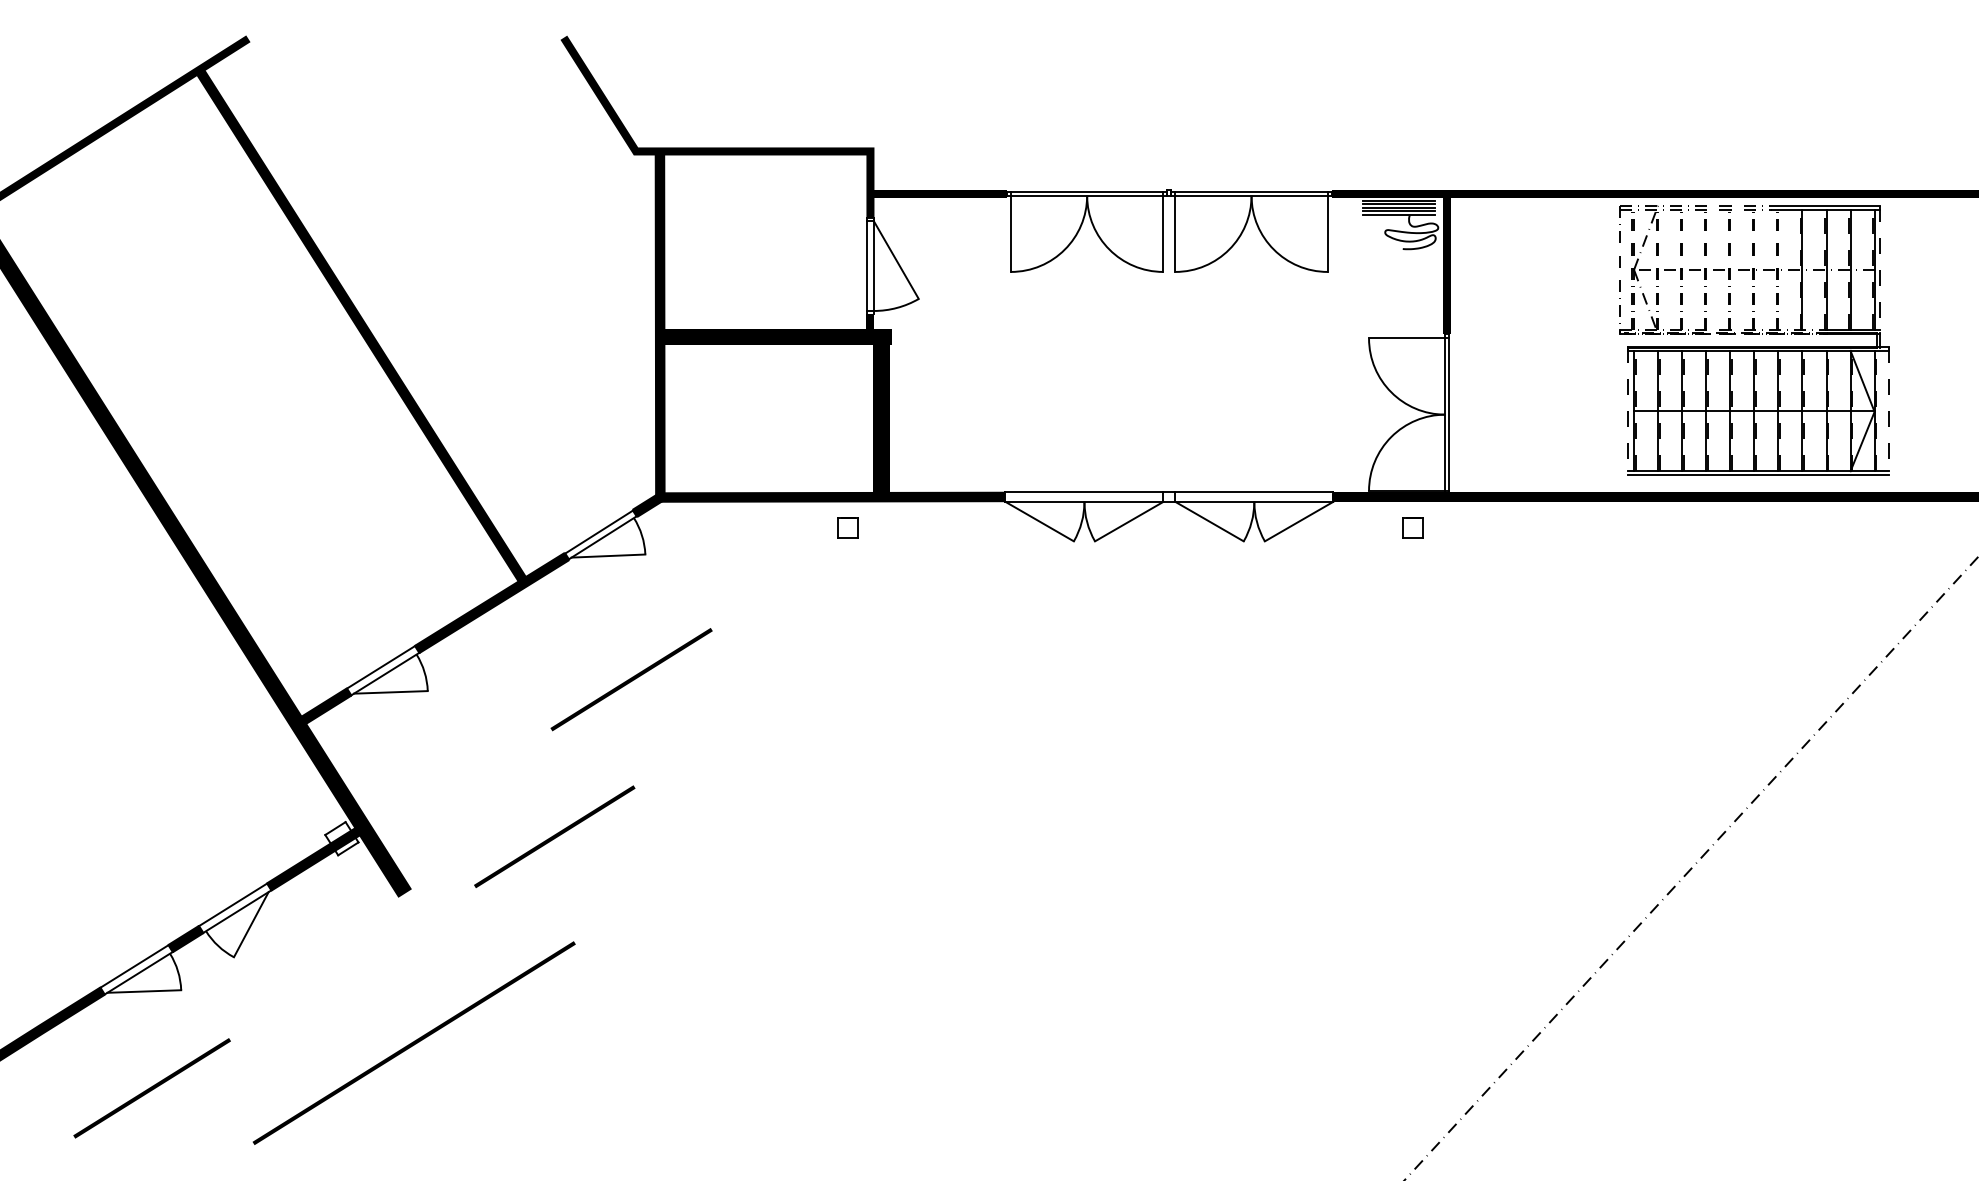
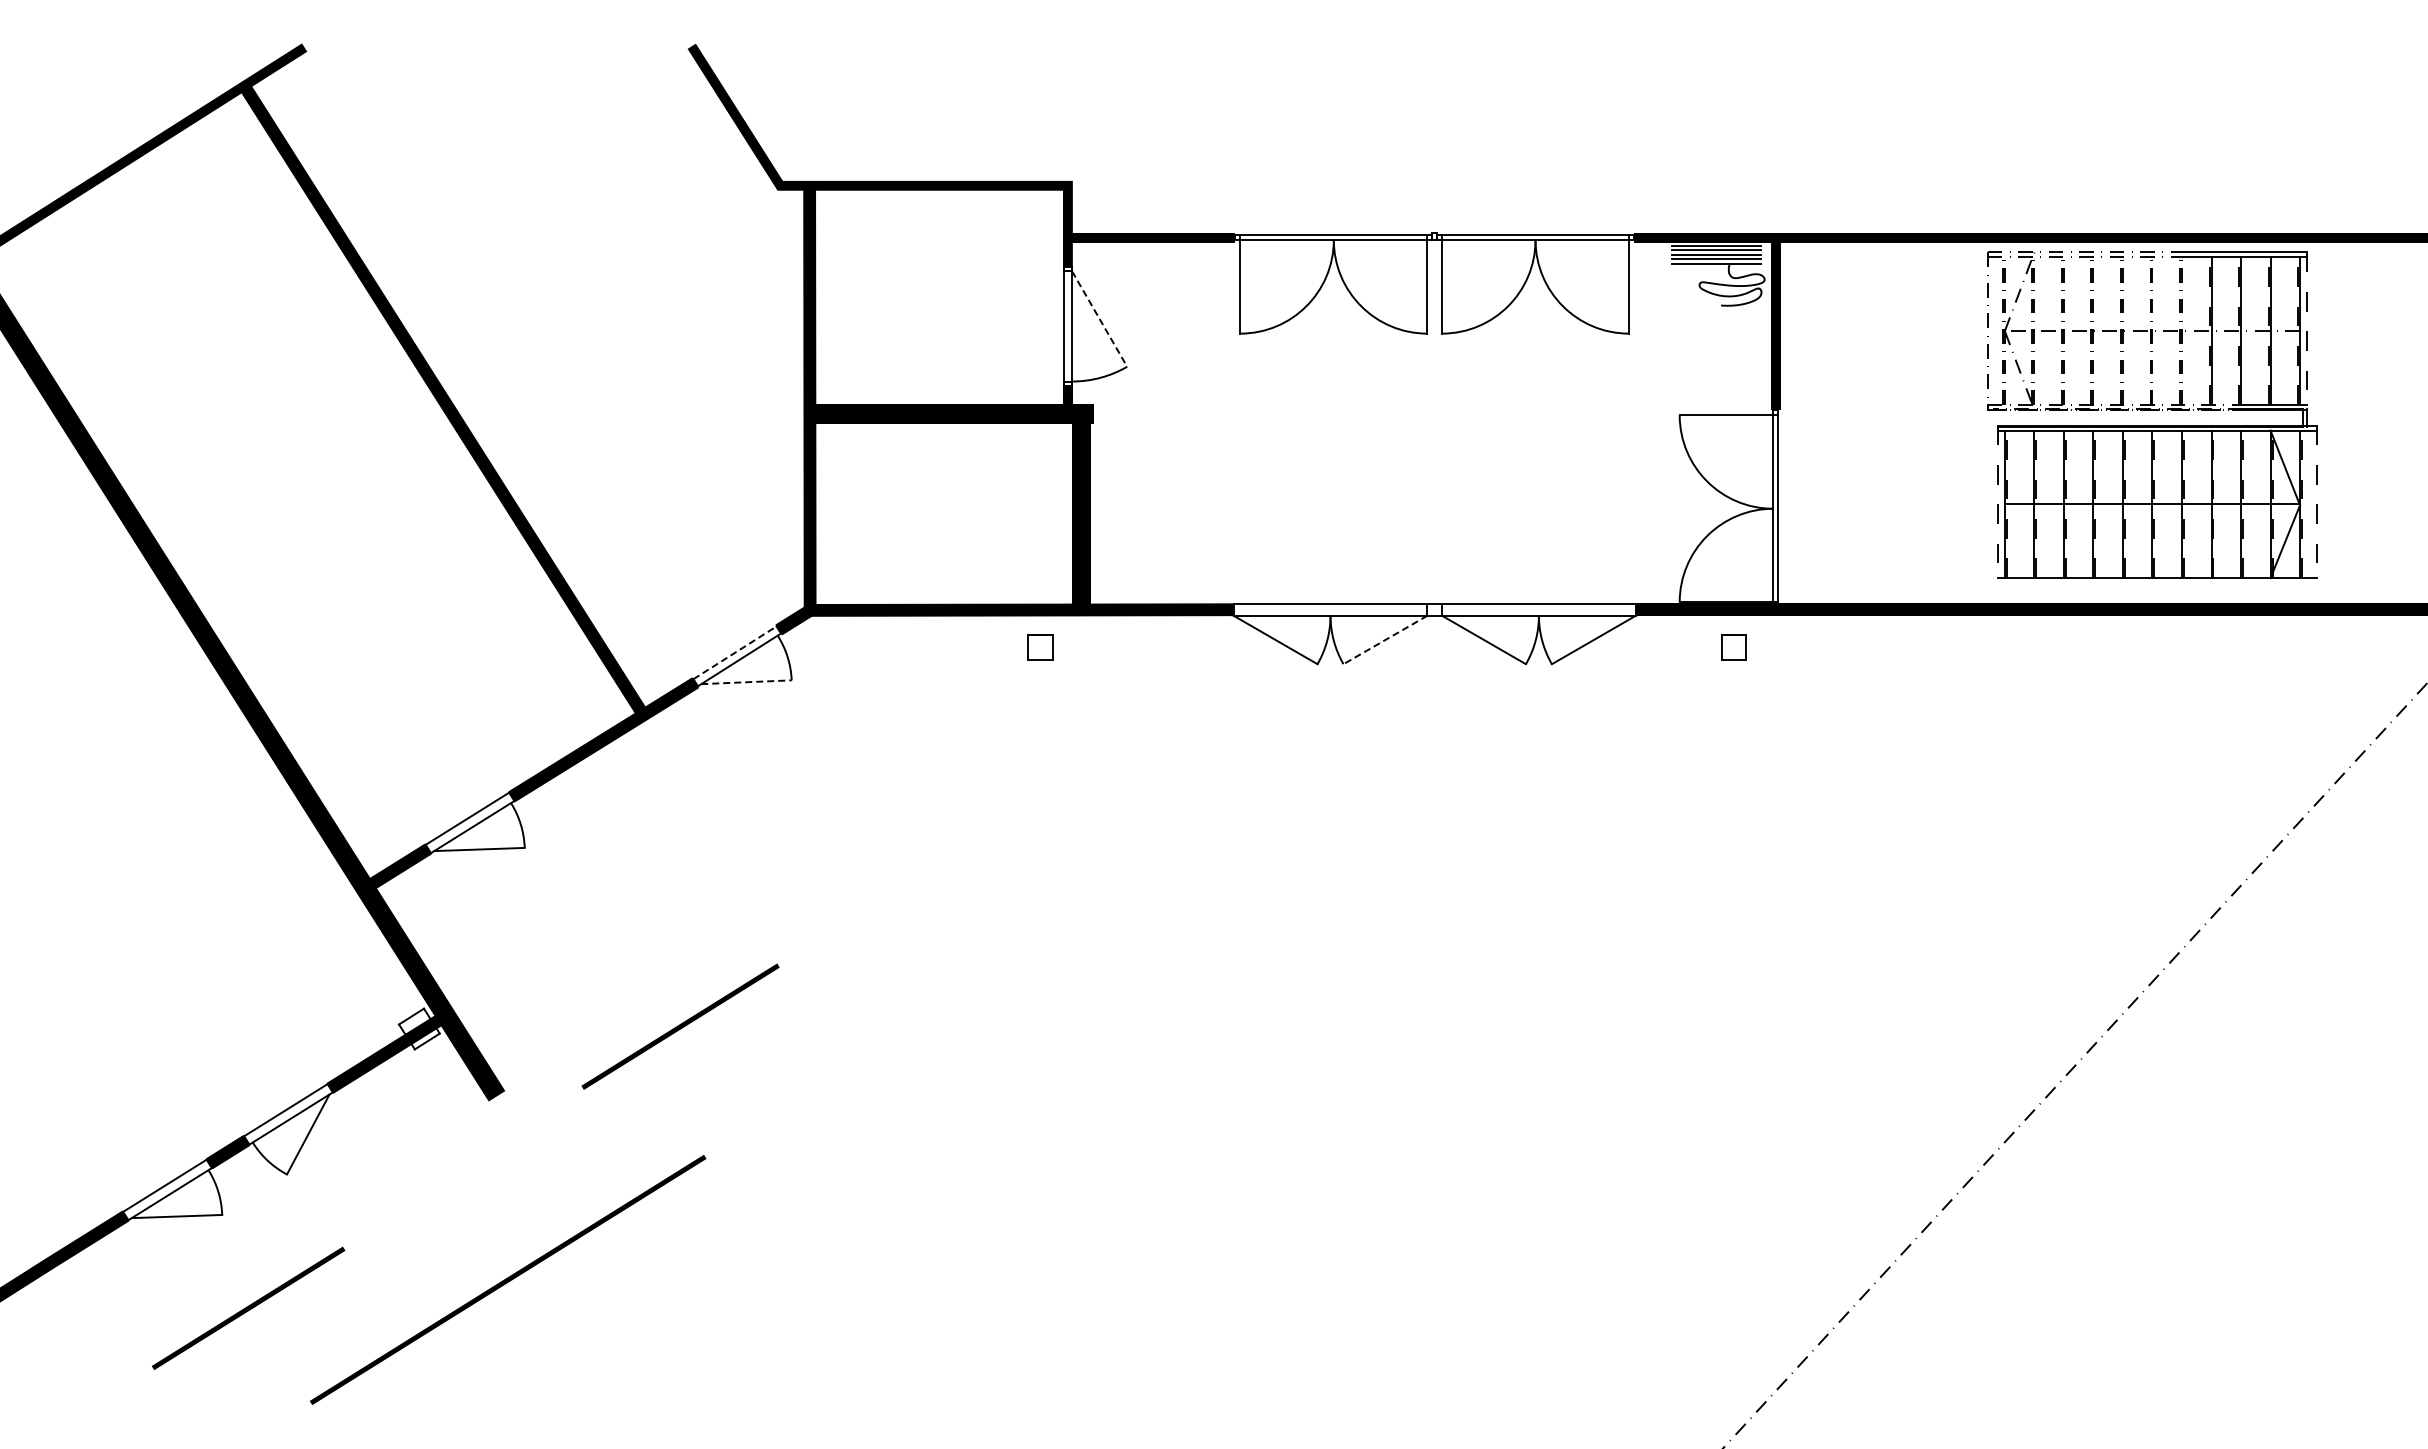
line: (896, 260) -> (1099, 319), solid -> dashed
line: (1758, 475) -> (2157, 583), removed
line: (1129, 522) -> (1385, 640), solid -> dashed
line: (599, 531) -> (735, 652), solid -> dashed
line: (608, 556) -> (746, 682), solid -> dashed
line: (631, 679) -> (774, 833), removed
line: (152, 1087) -> (248, 1307), moved

